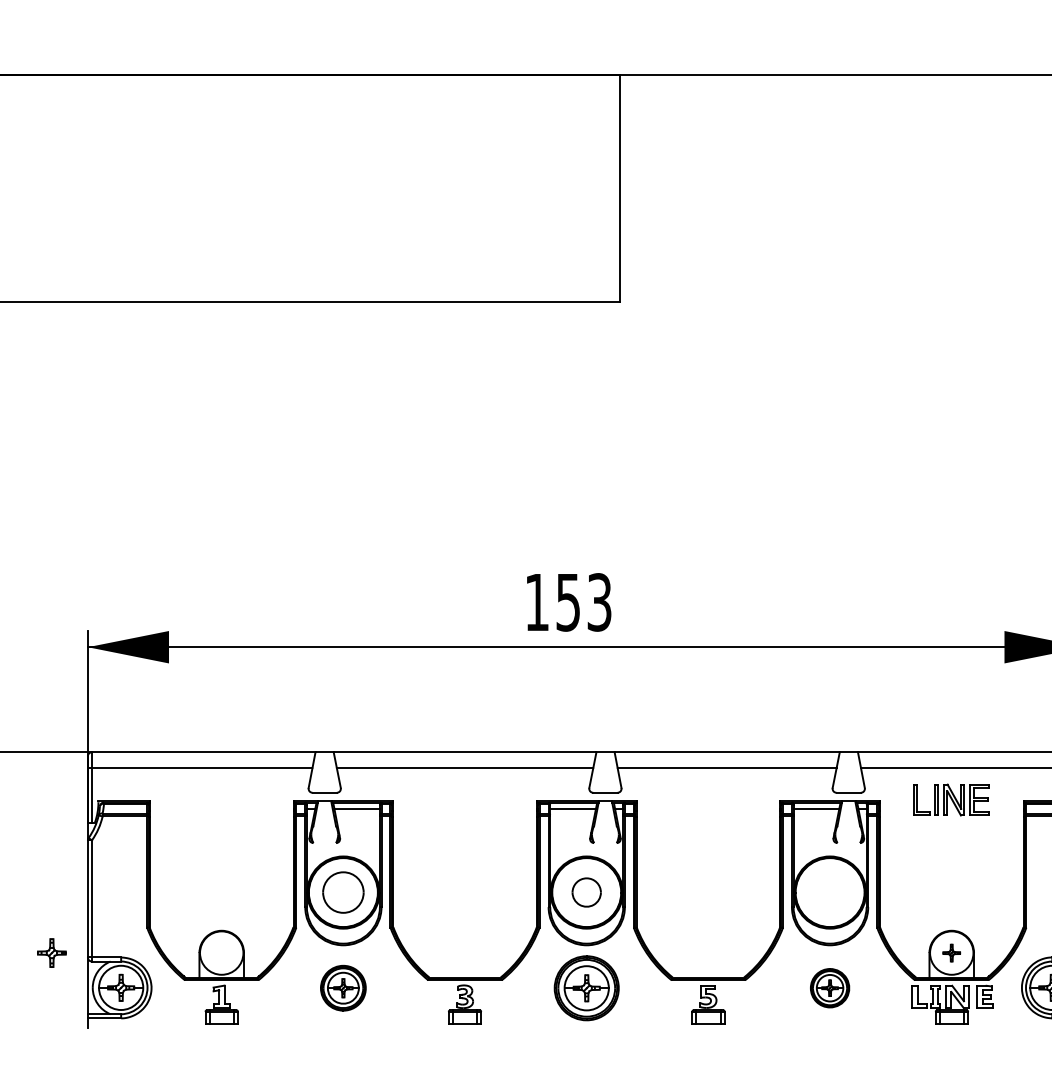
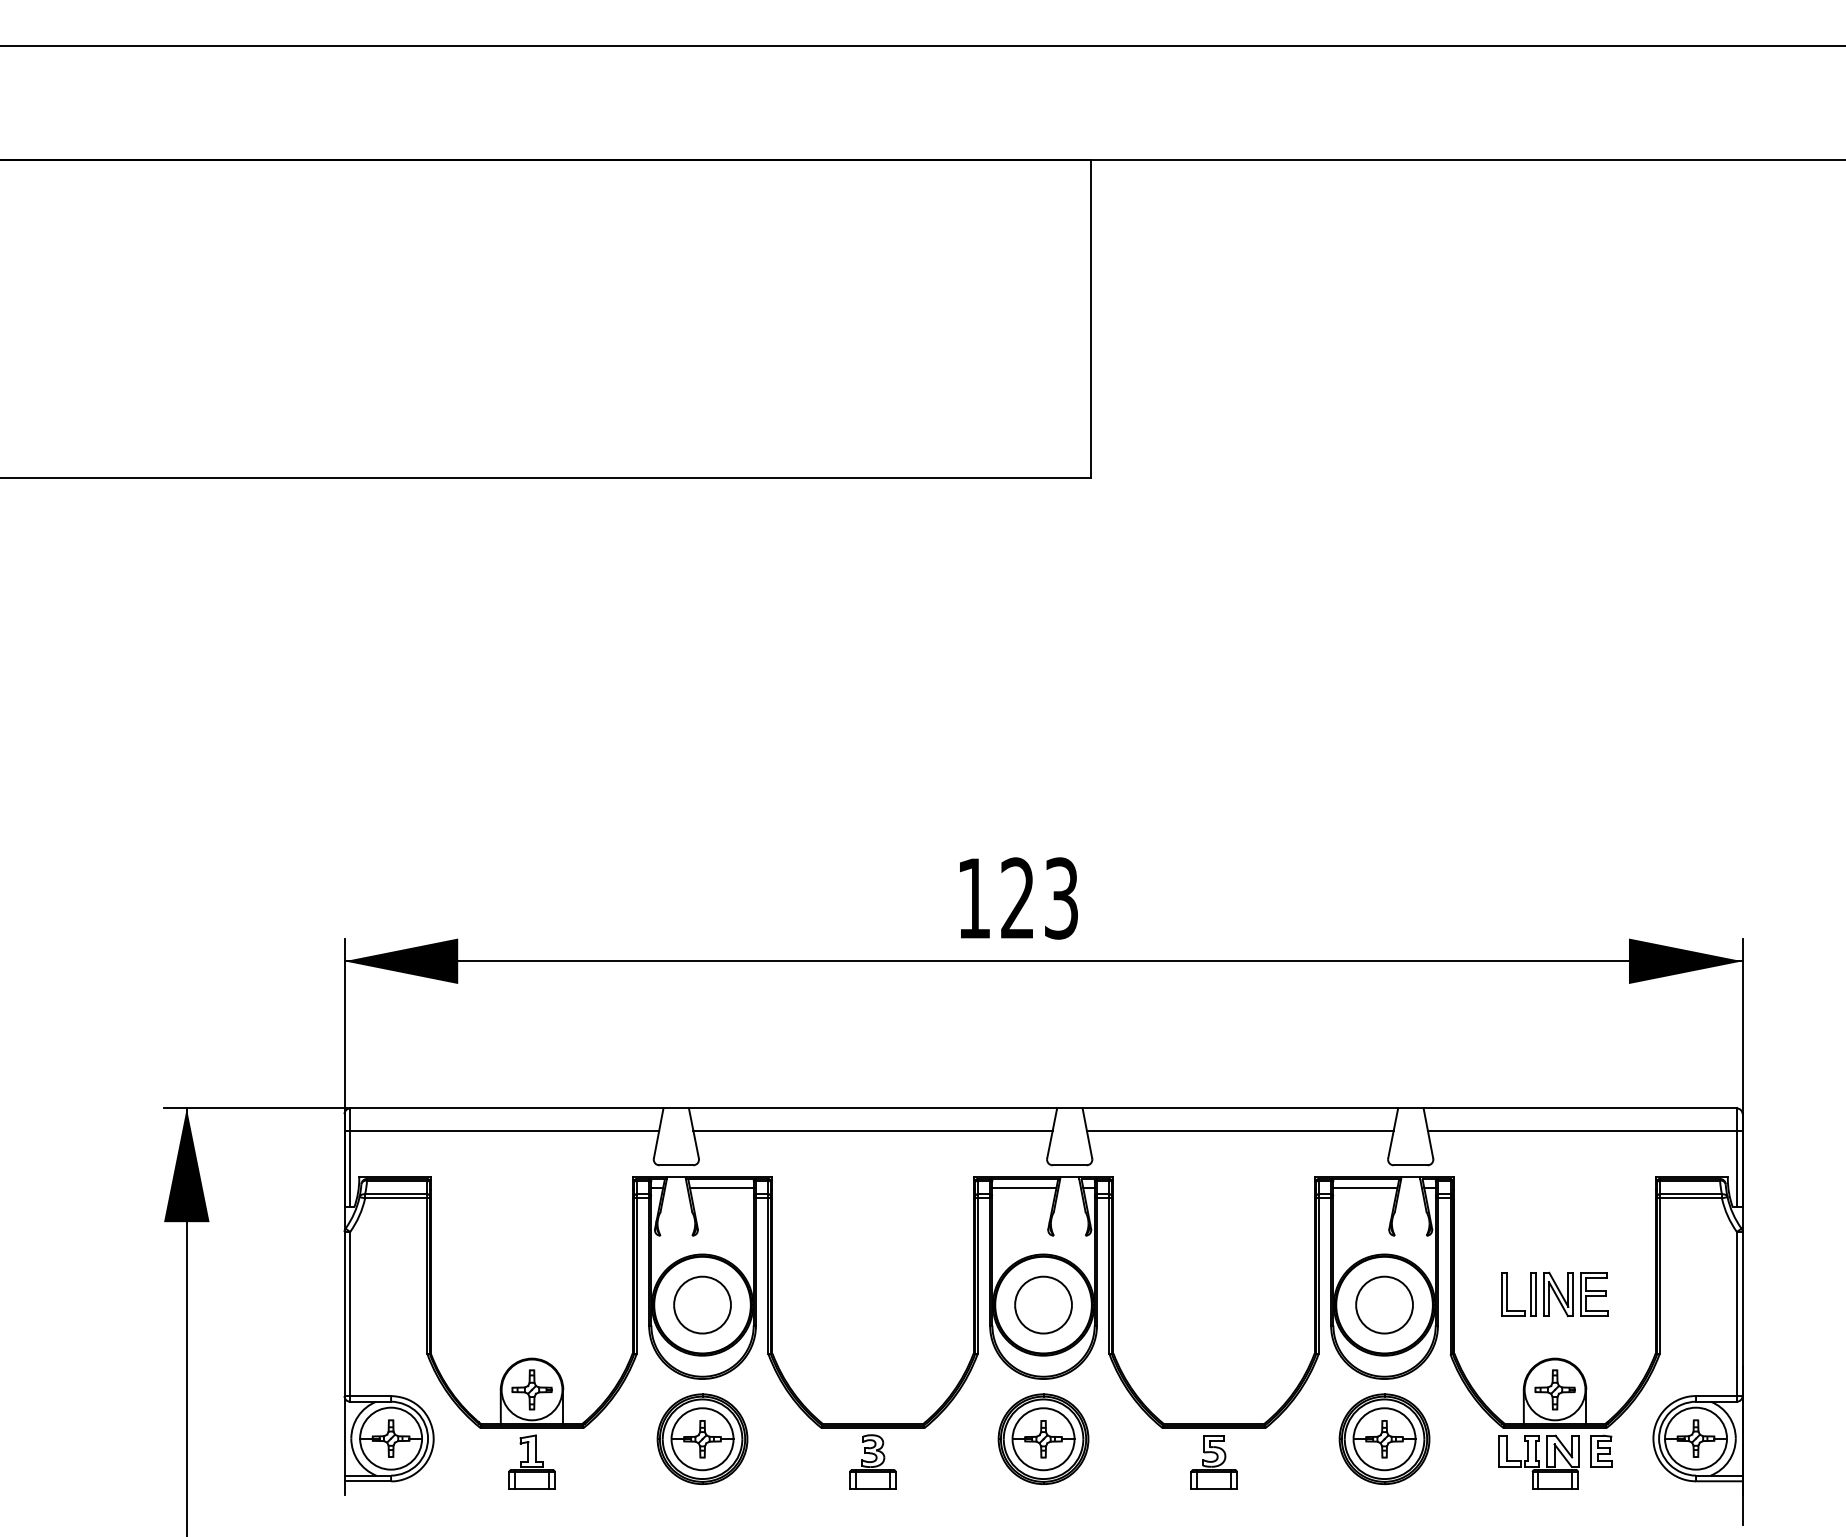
text: (568, 602) -> (1017, 898), 153 -> 123
part: (951, 800) -> (1554, 1294), moved
part: (586, 892) -> (1043, 1304), size x1.43
part: (830, 892) -> (1384, 1304), added
part: (51, 952) -> (531, 1389), moved
part: (951, 952) -> (1554, 1389), size x1.67
part: (343, 987) -> (702, 1438), size x1.43
part: (830, 987) -> (1384, 1438), size x1.67

